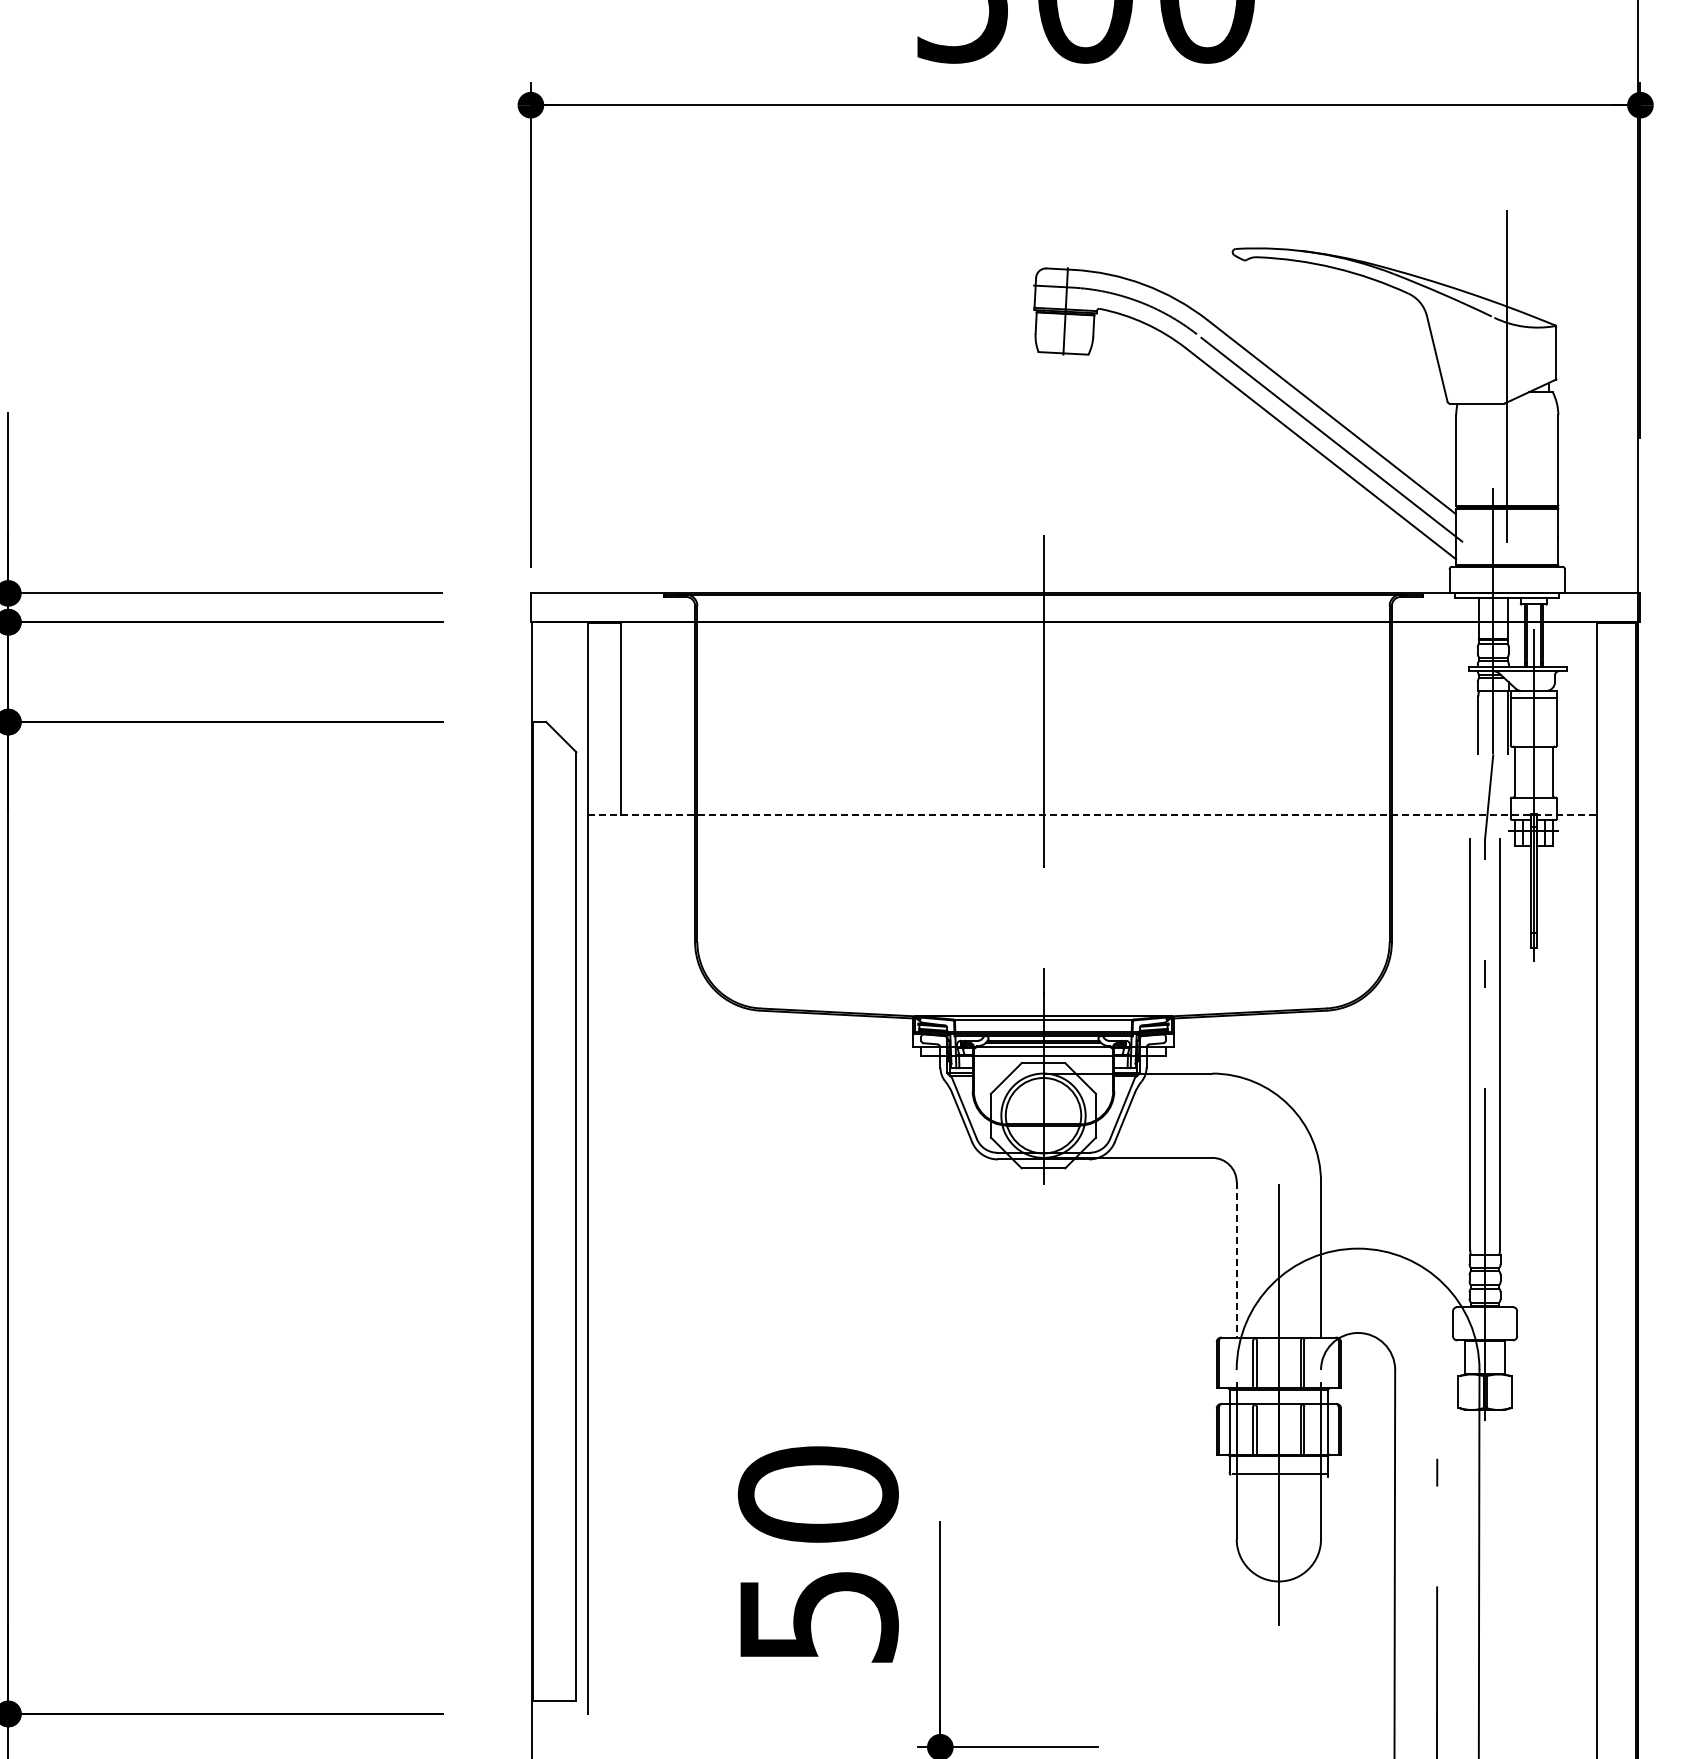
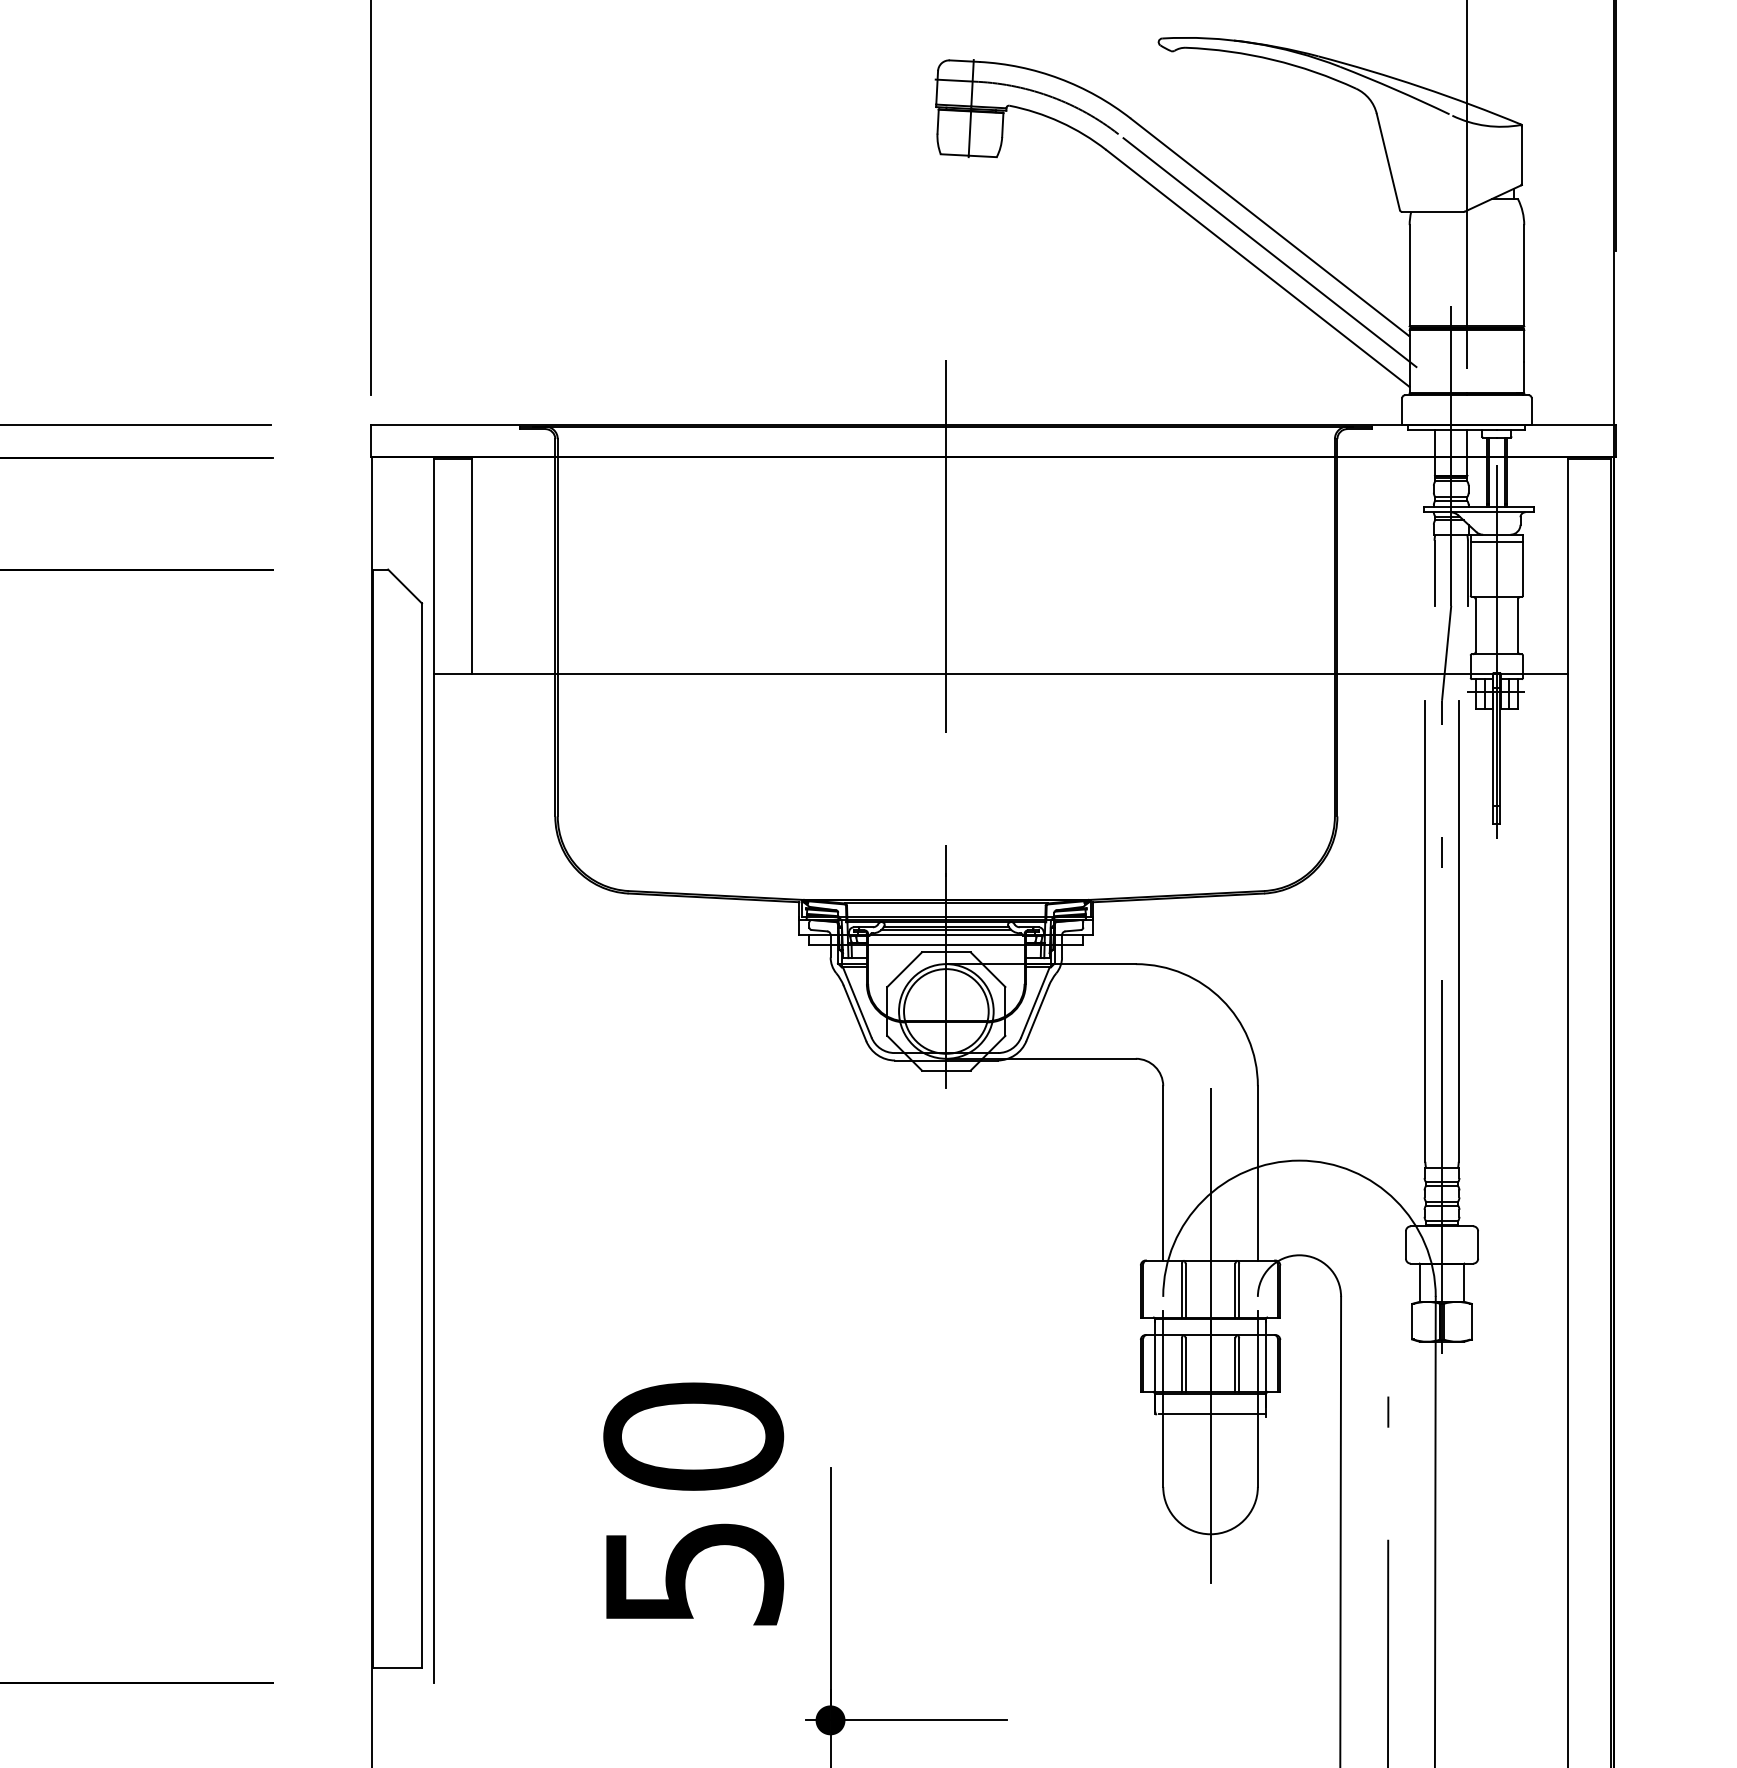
line: (1092, 815) -> (1001, 674), dashed -> solid
line: (1236, 1259) -> (1162, 1172), dashed -> solid

